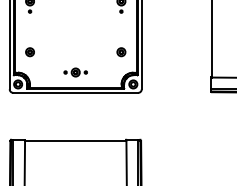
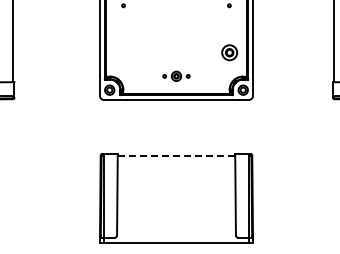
part: (30, 51) -> (123, 52), removed
part: (120, 51) -> (228, 52), size x1.6
line: (75, 140) -> (176, 155), solid -> dashed

